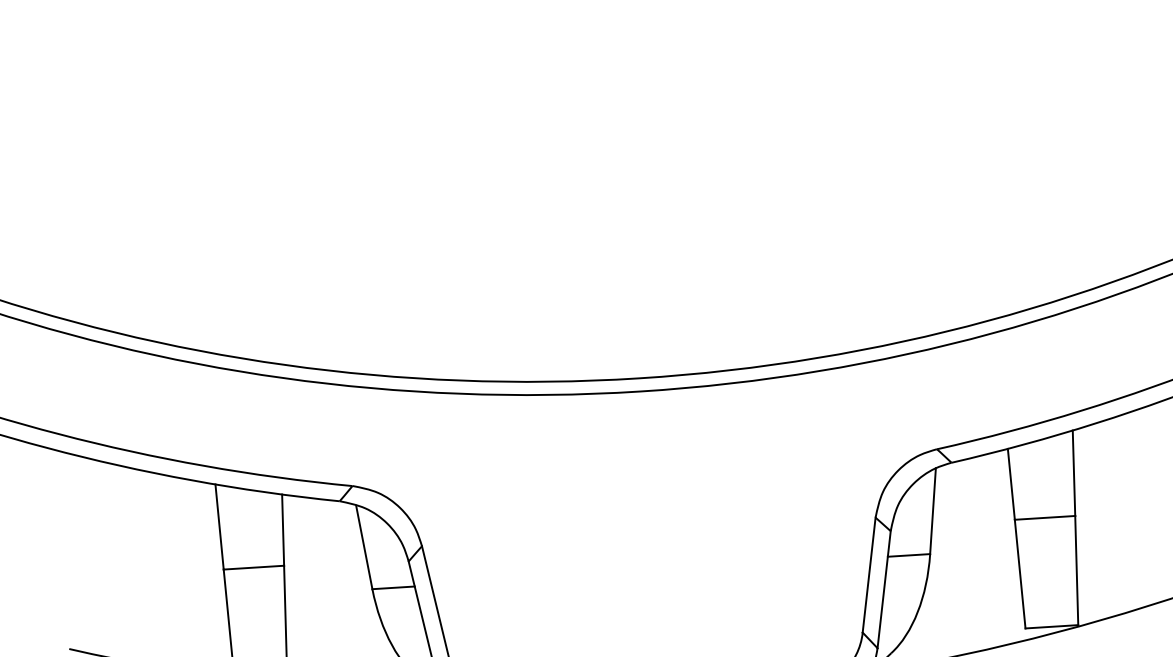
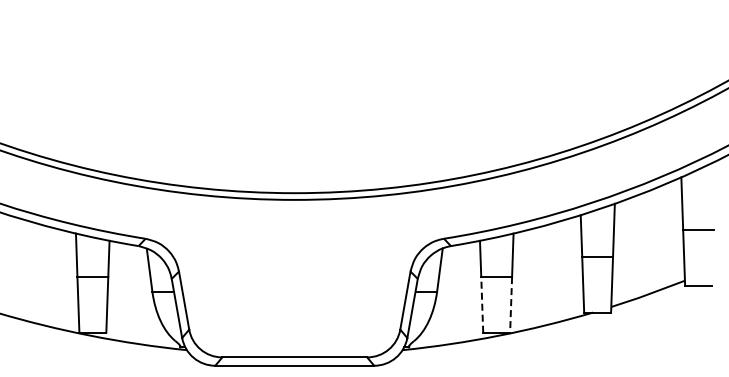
line: (1077, 569) -> (511, 304), solid -> dashed
line: (1020, 573) -> (482, 304), solid -> dashed

